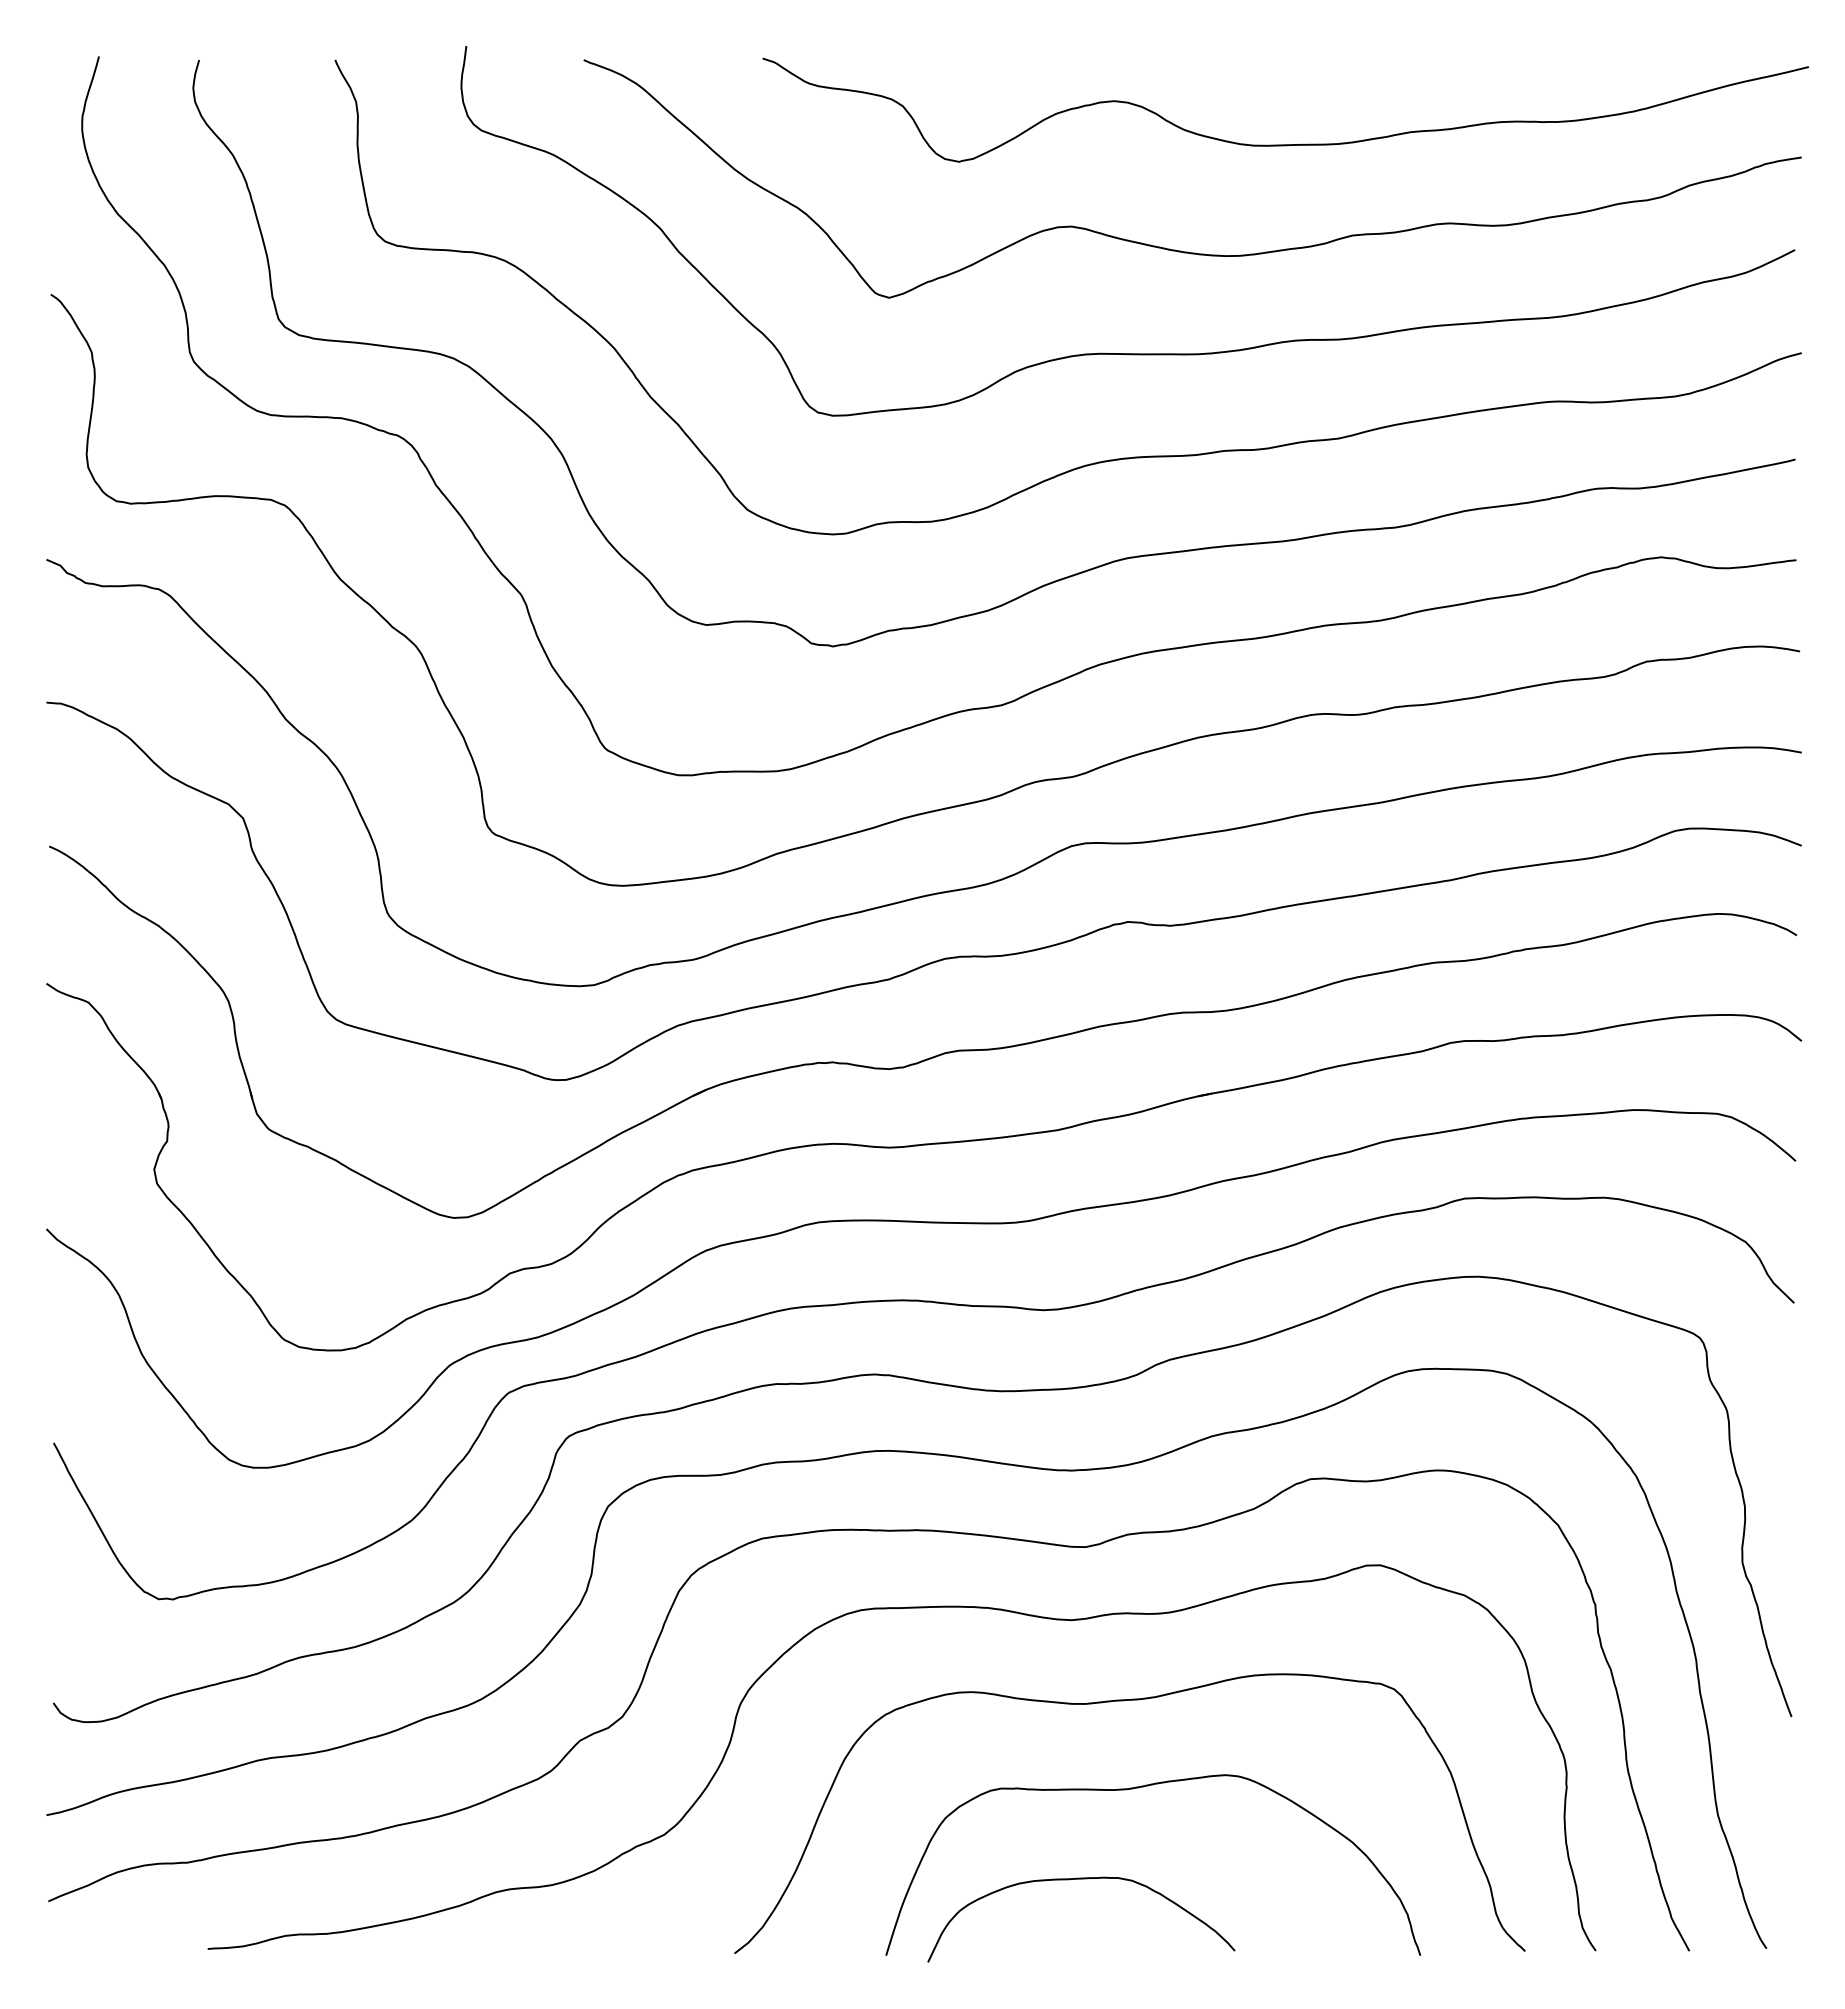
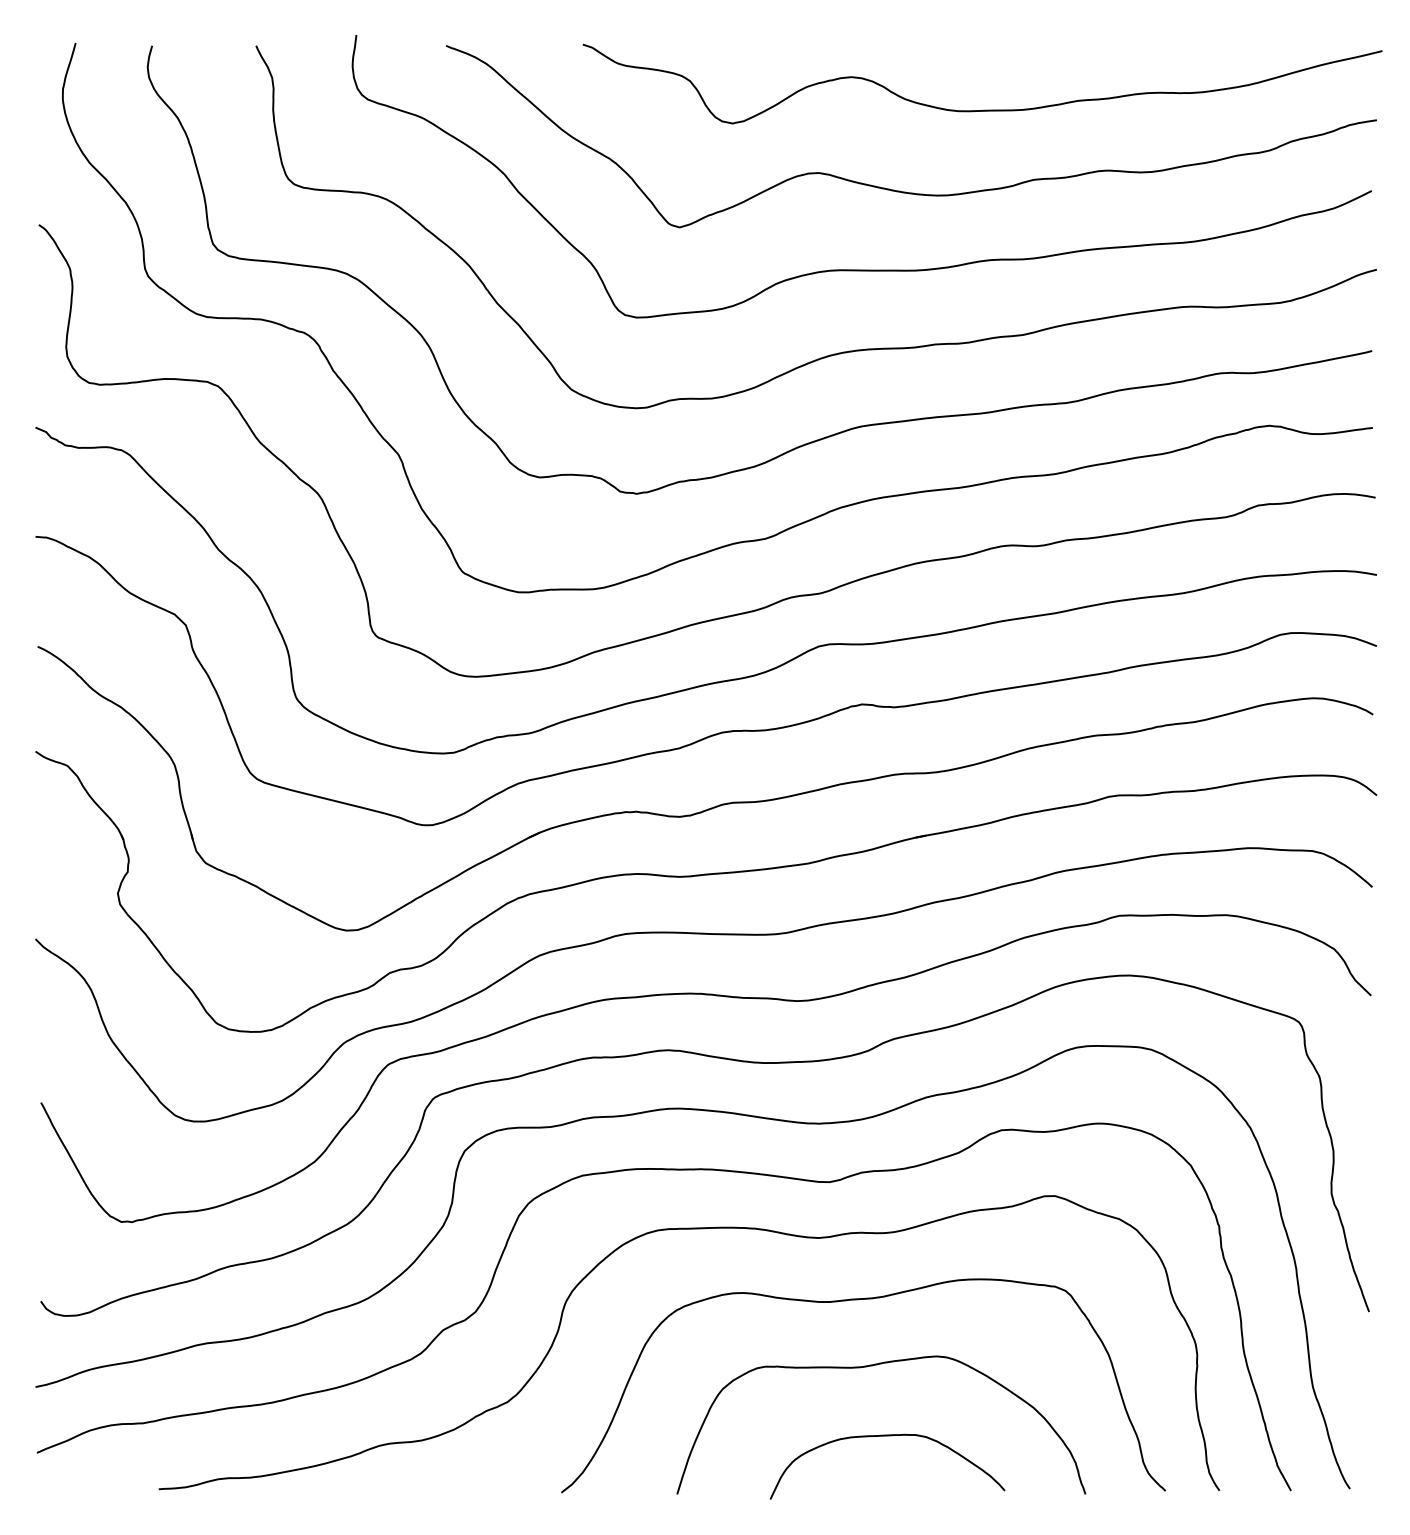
curve: (1081, 1879) -> (887, 1436), moved

